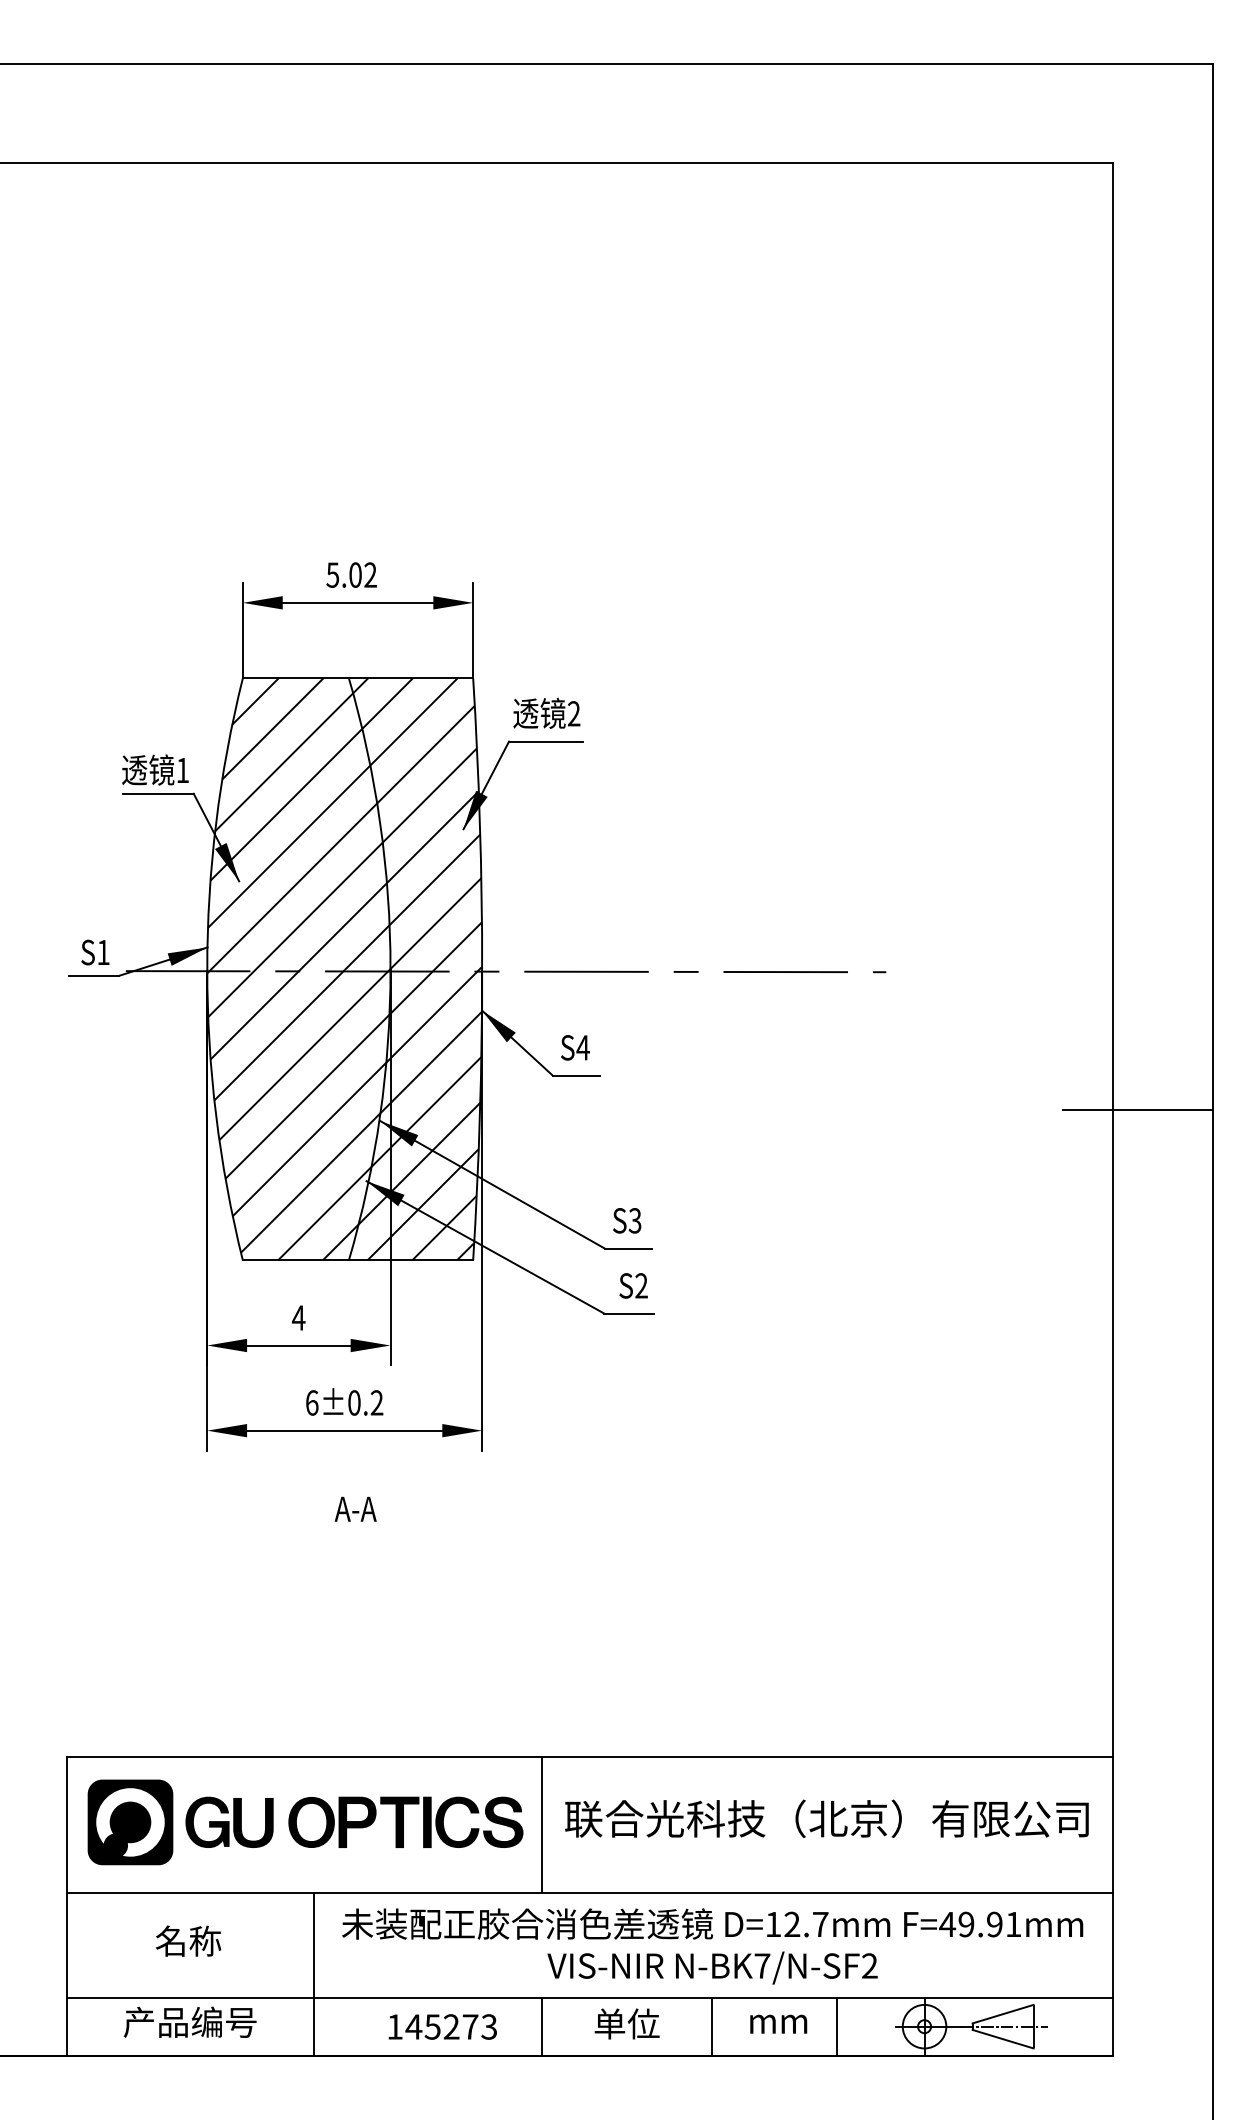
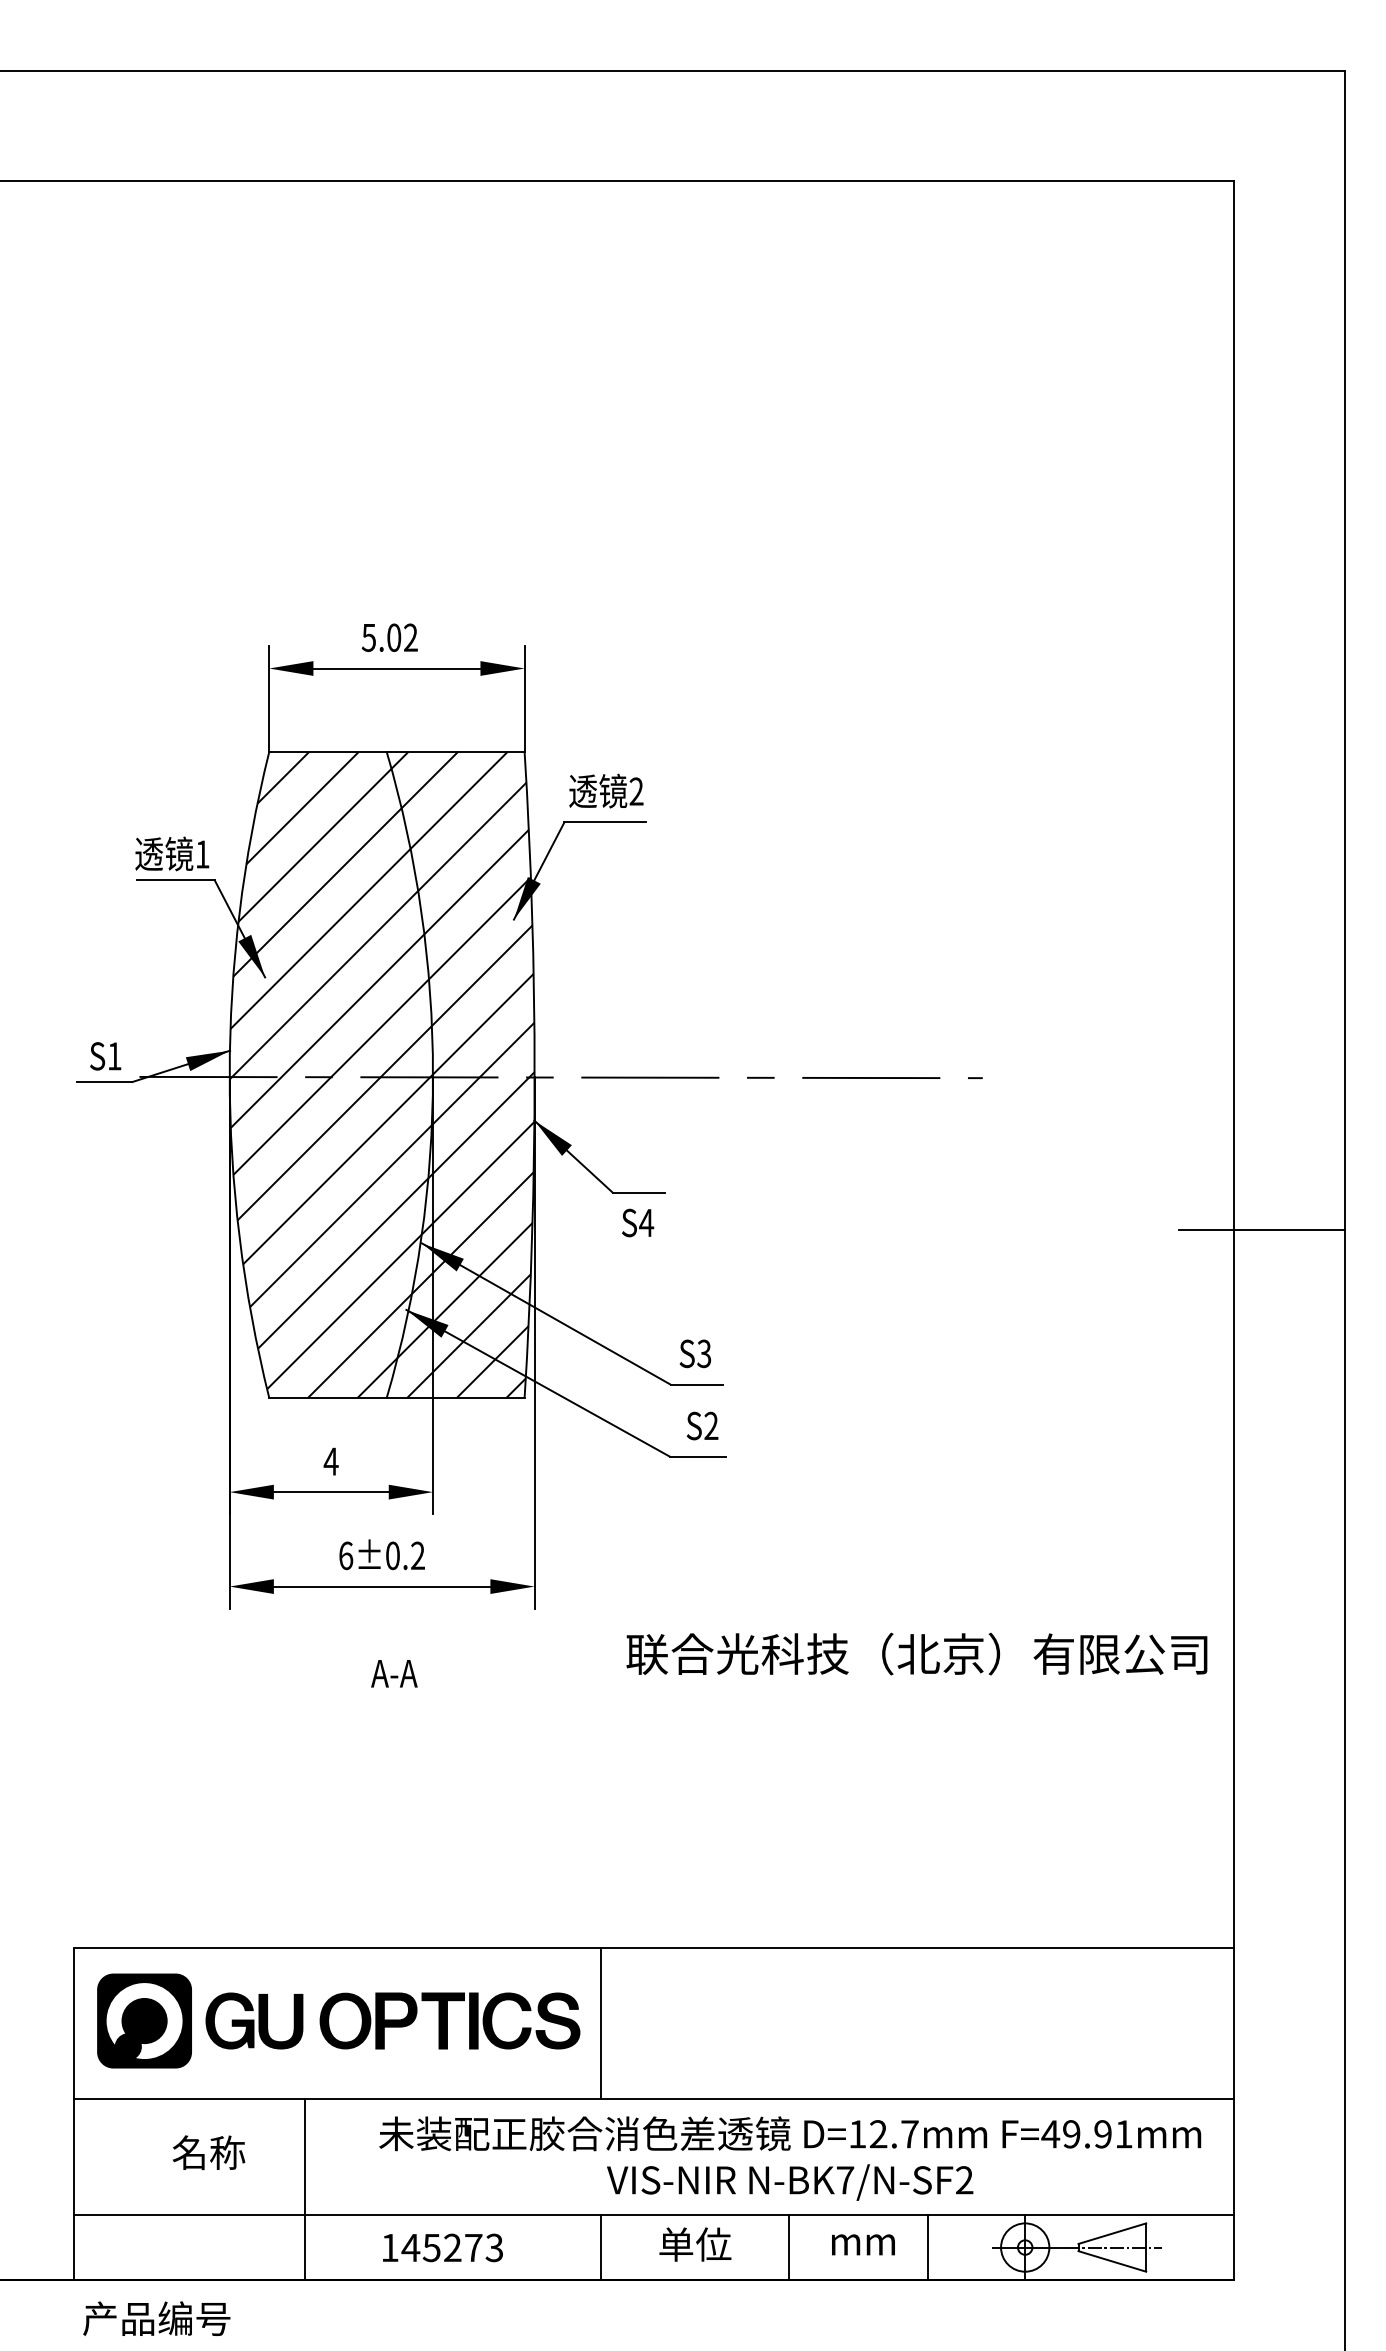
text: (575, 1047) -> (638, 1222), moved
text: (826, 1818) -> (916, 1653), moved
line: (313, 1974) -> (304, 2189), moved
text: (189, 2022) -> (156, 2318), moved
text: (442, 2026) -> (442, 2247), moved

